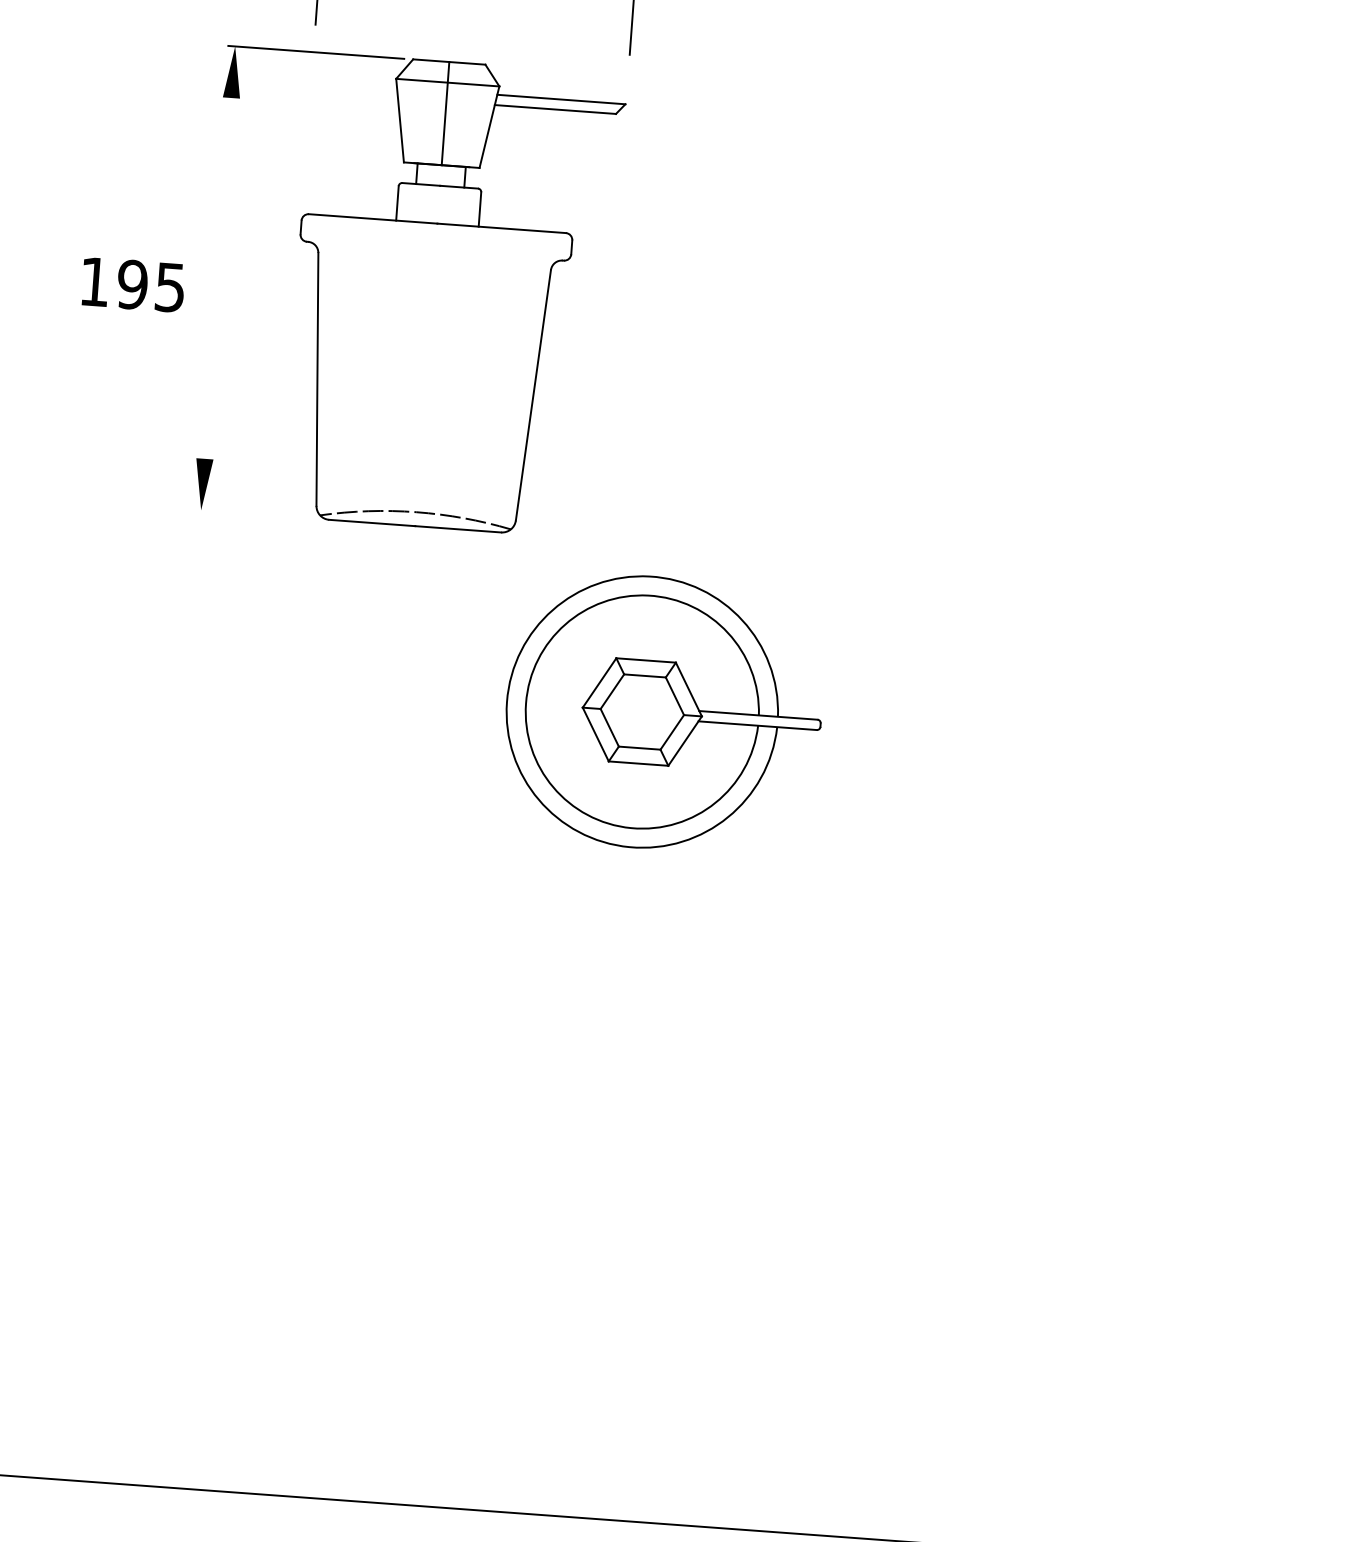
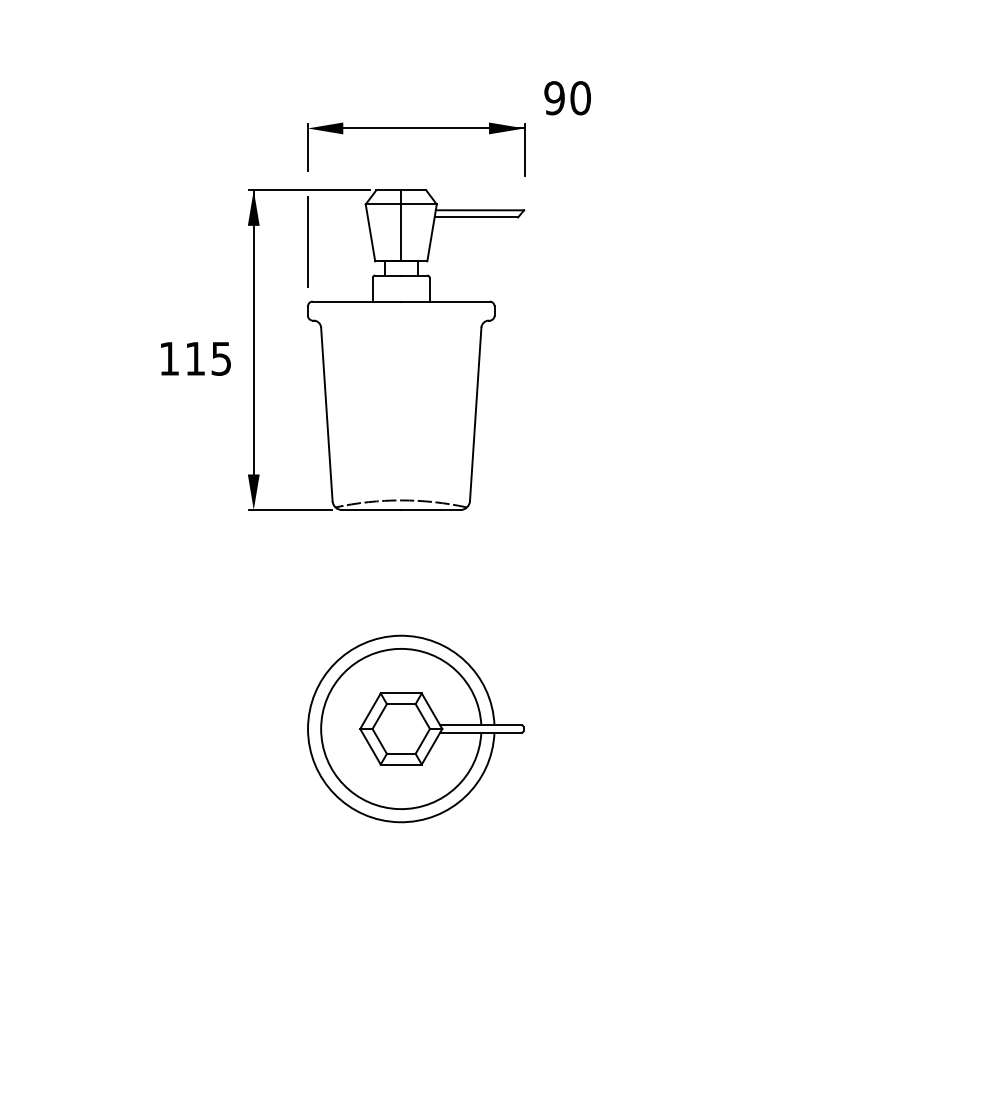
line: (307, 127) -> (307, 242), added
line: (219, 252) -> (253, 332), added
text: (132, 284) -> (195, 358), 195 -> 115
line: (254, 515) -> (290, 510), added
part: (663, 712) -> (415, 728), moved

